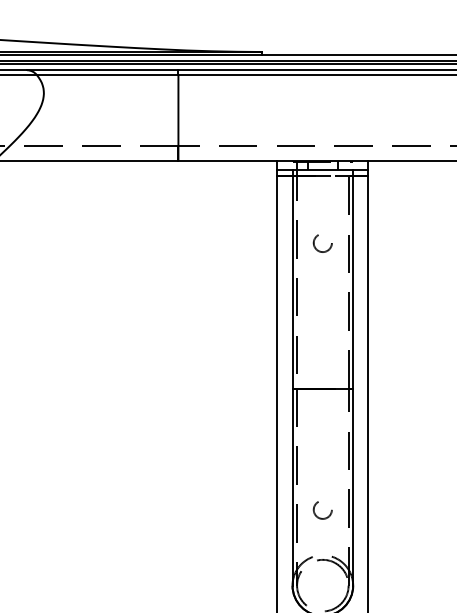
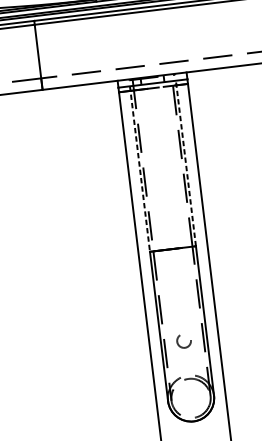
circle: (322, 243) -> (159, 139), removed
line: (353, 278) -> (186, 162), solid -> dashed
line: (292, 279) -> (139, 169), solid -> dashed

